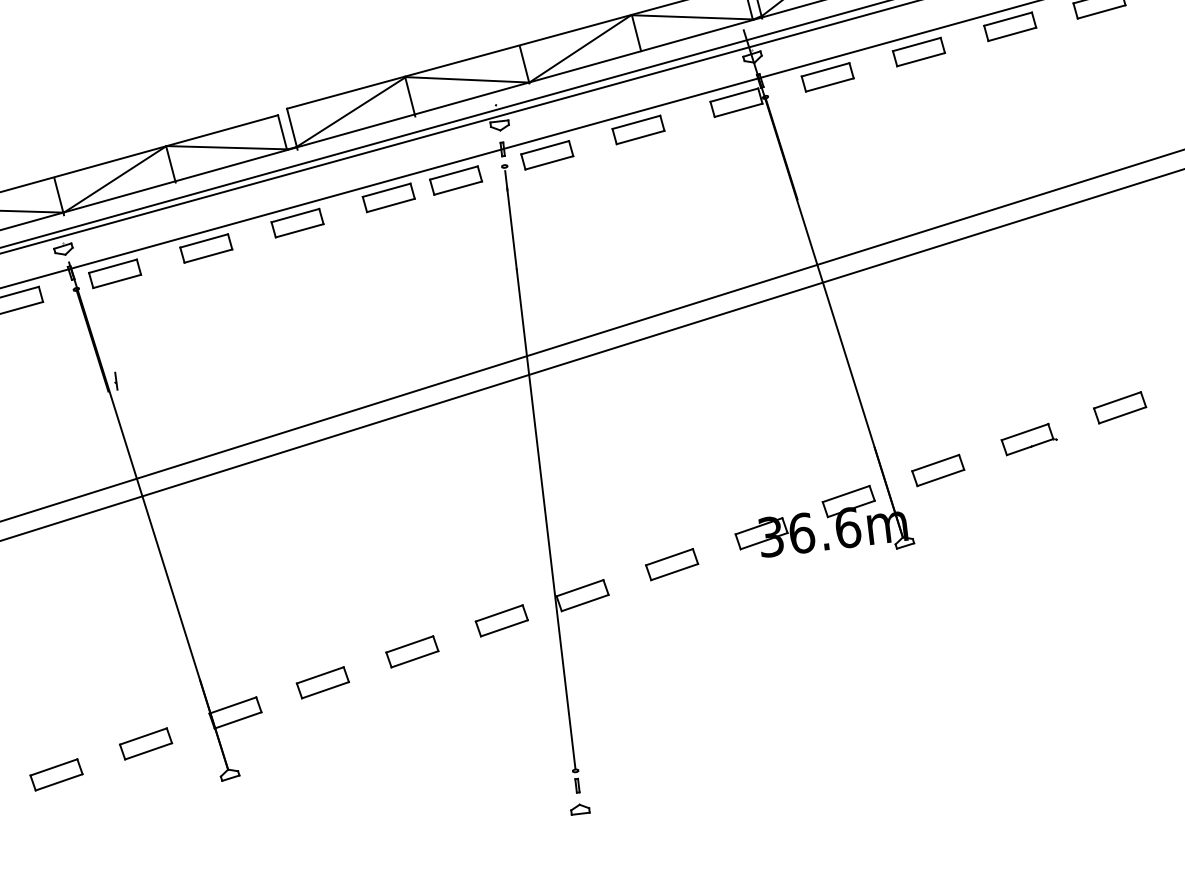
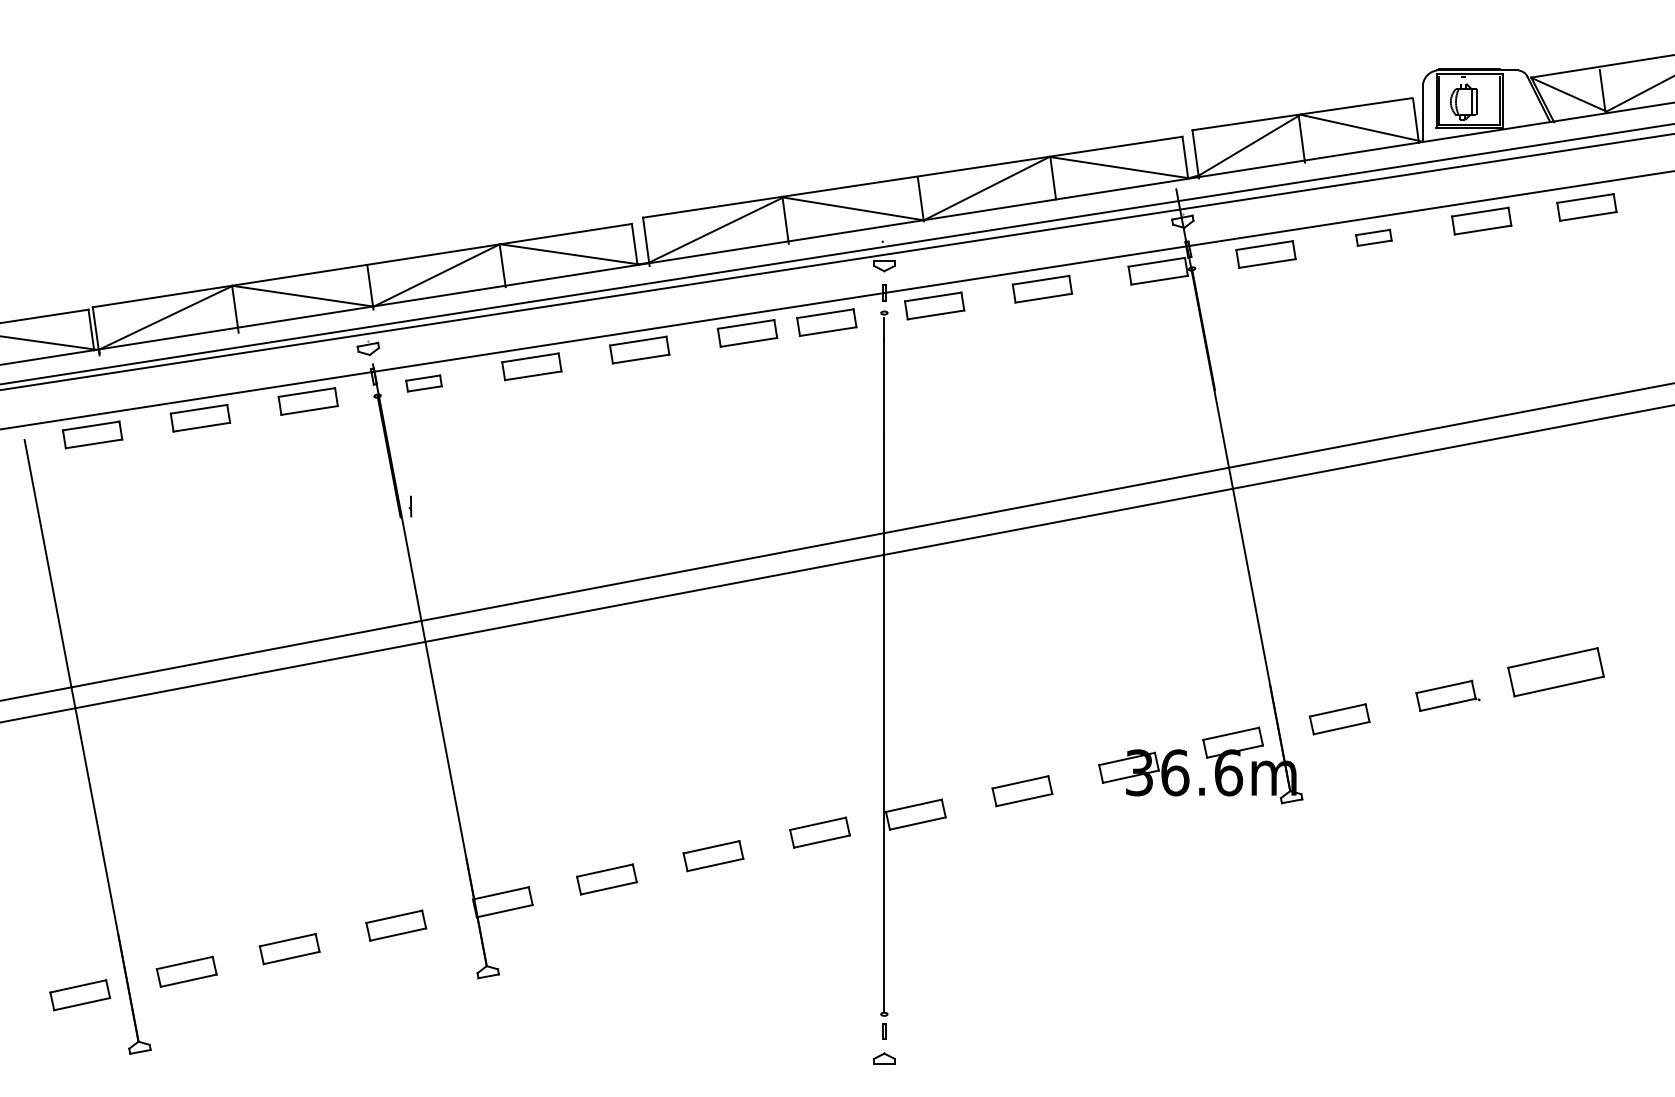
part: (918, 51) -> (1373, 237), size x0.6
part: (114, 273) -> (423, 383), size x0.6
part: (1120, 407) -> (1556, 671), size x1.6

